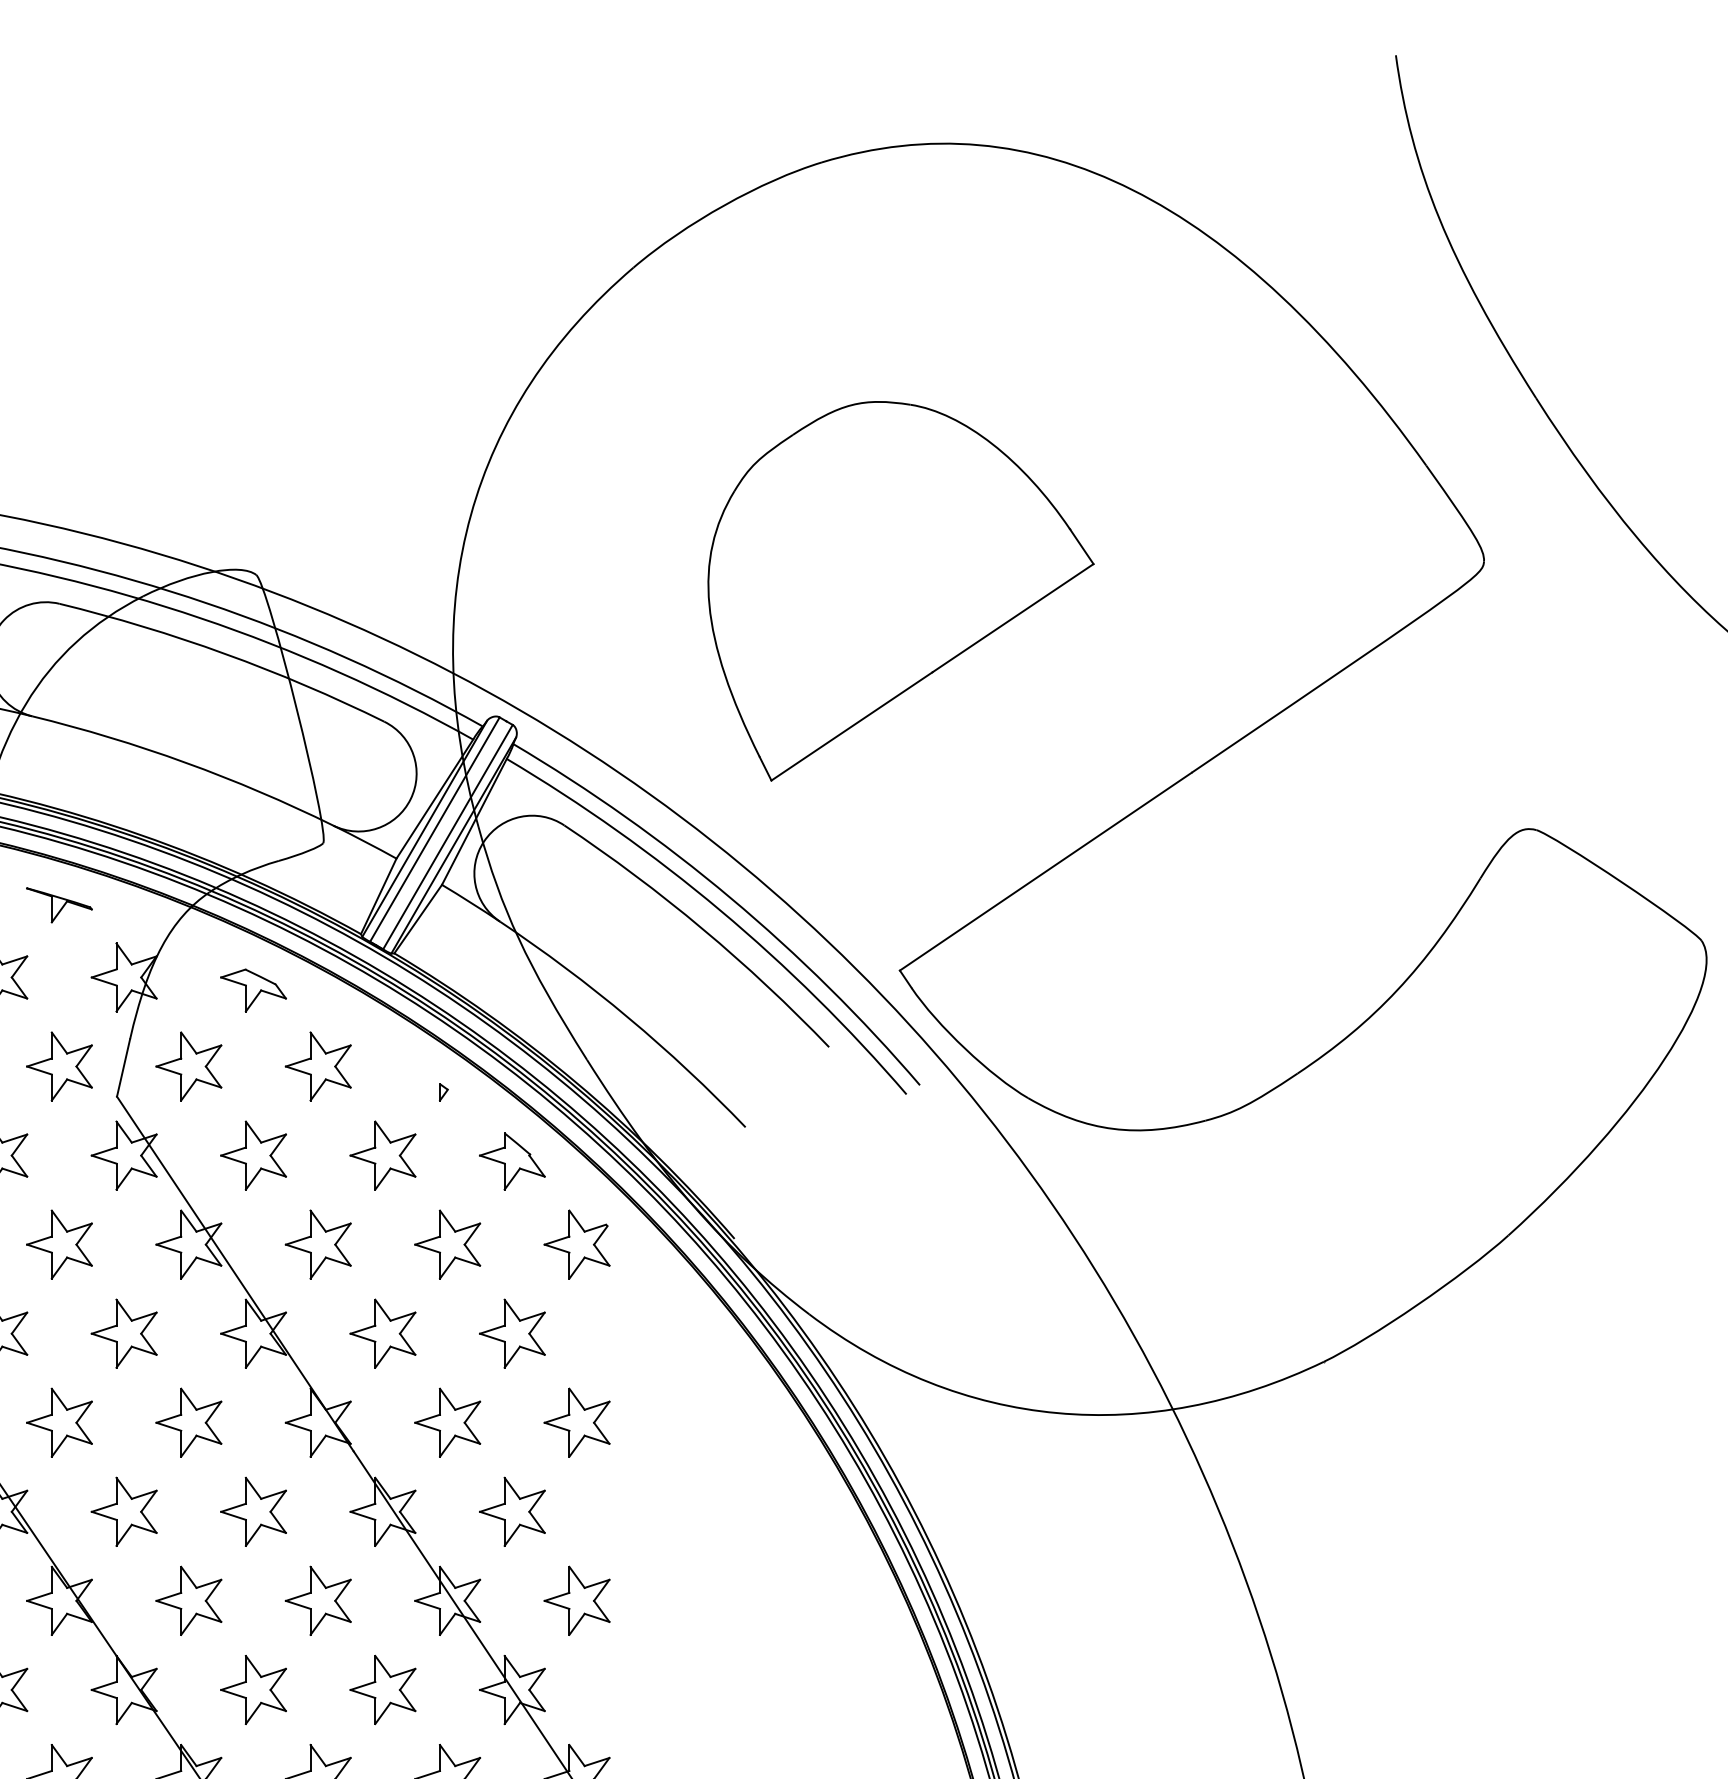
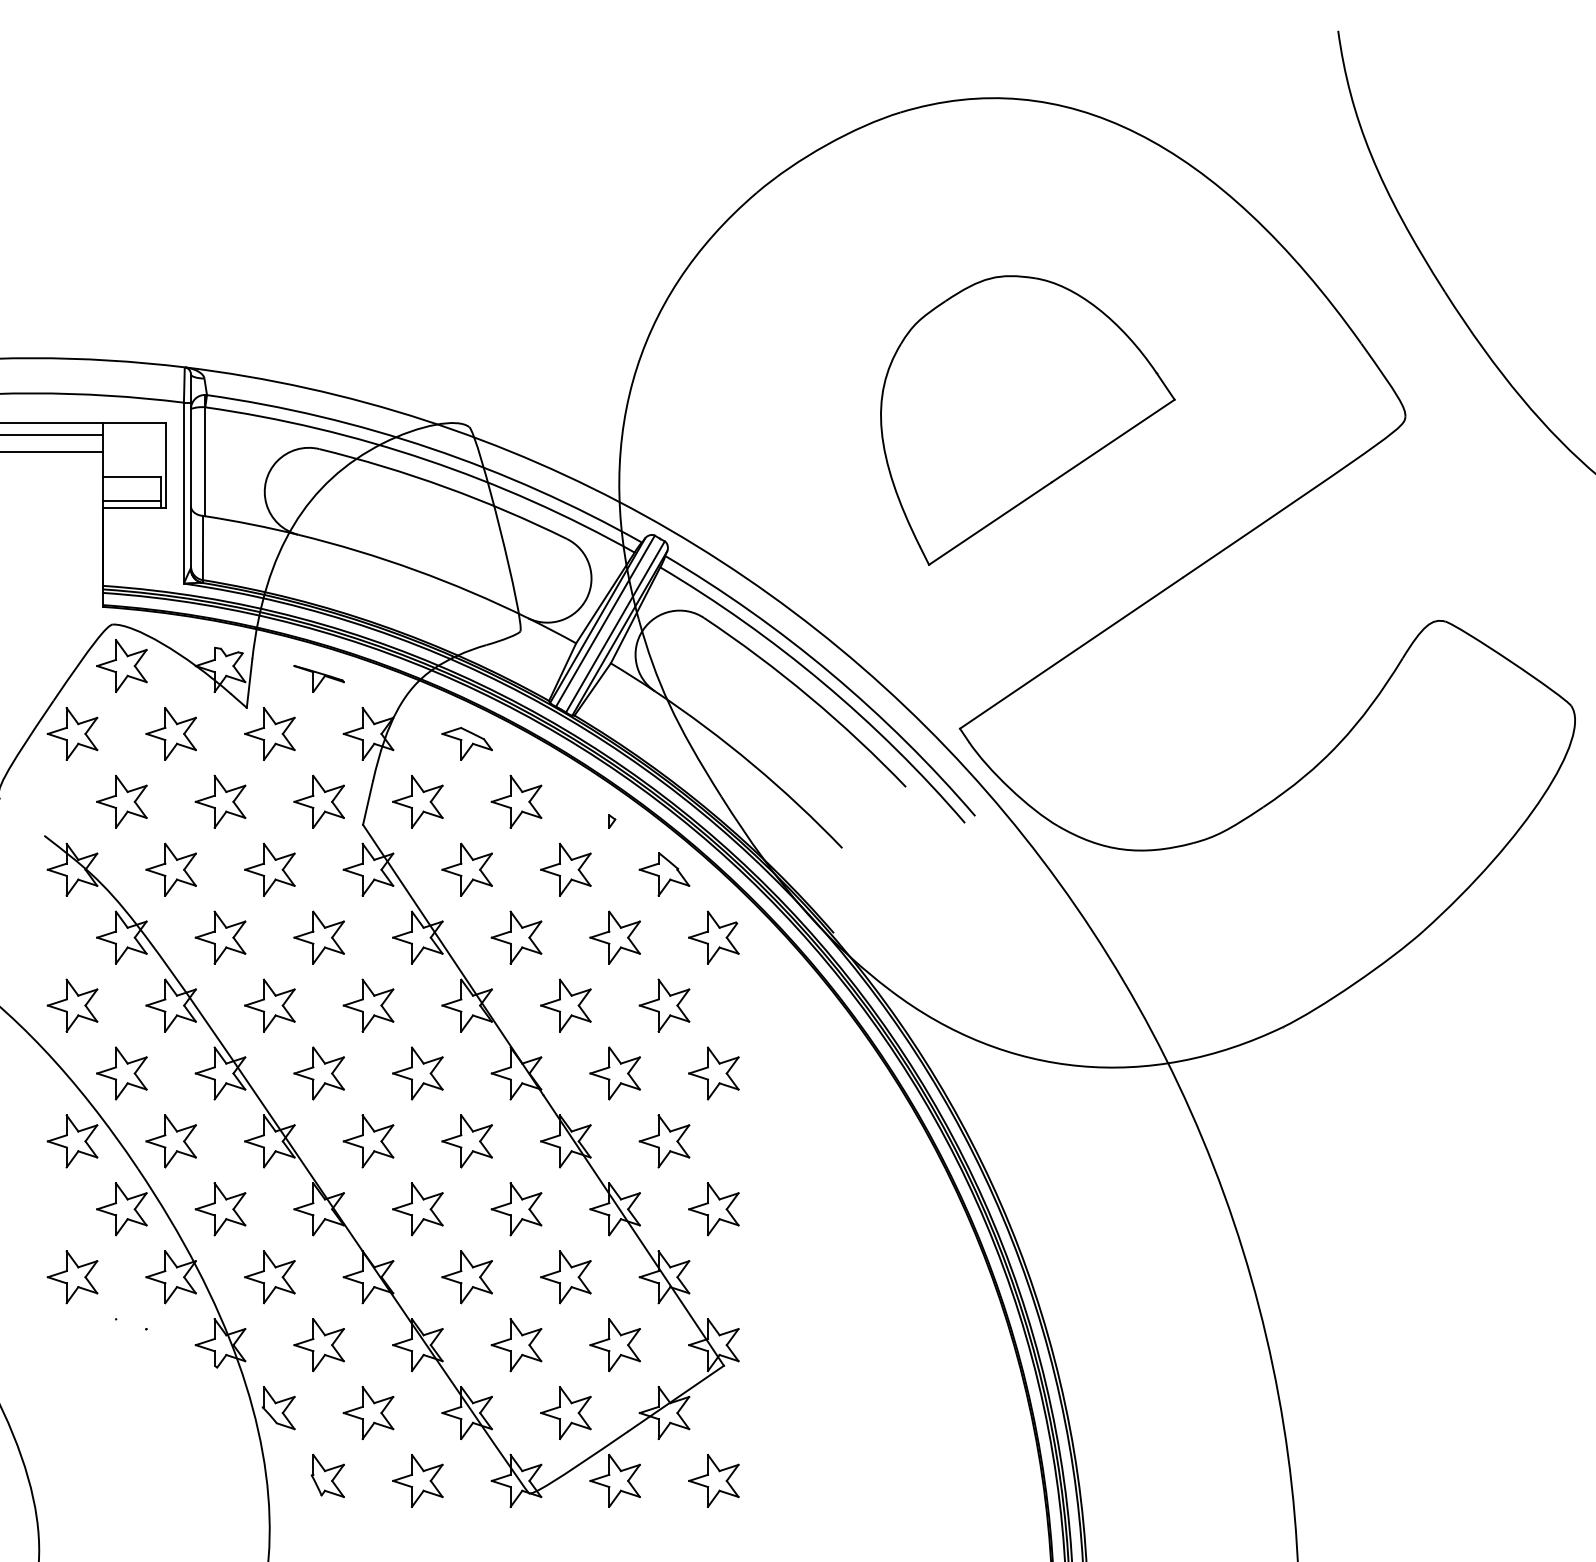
part: (900, 591) -> (1027, 420), moved

